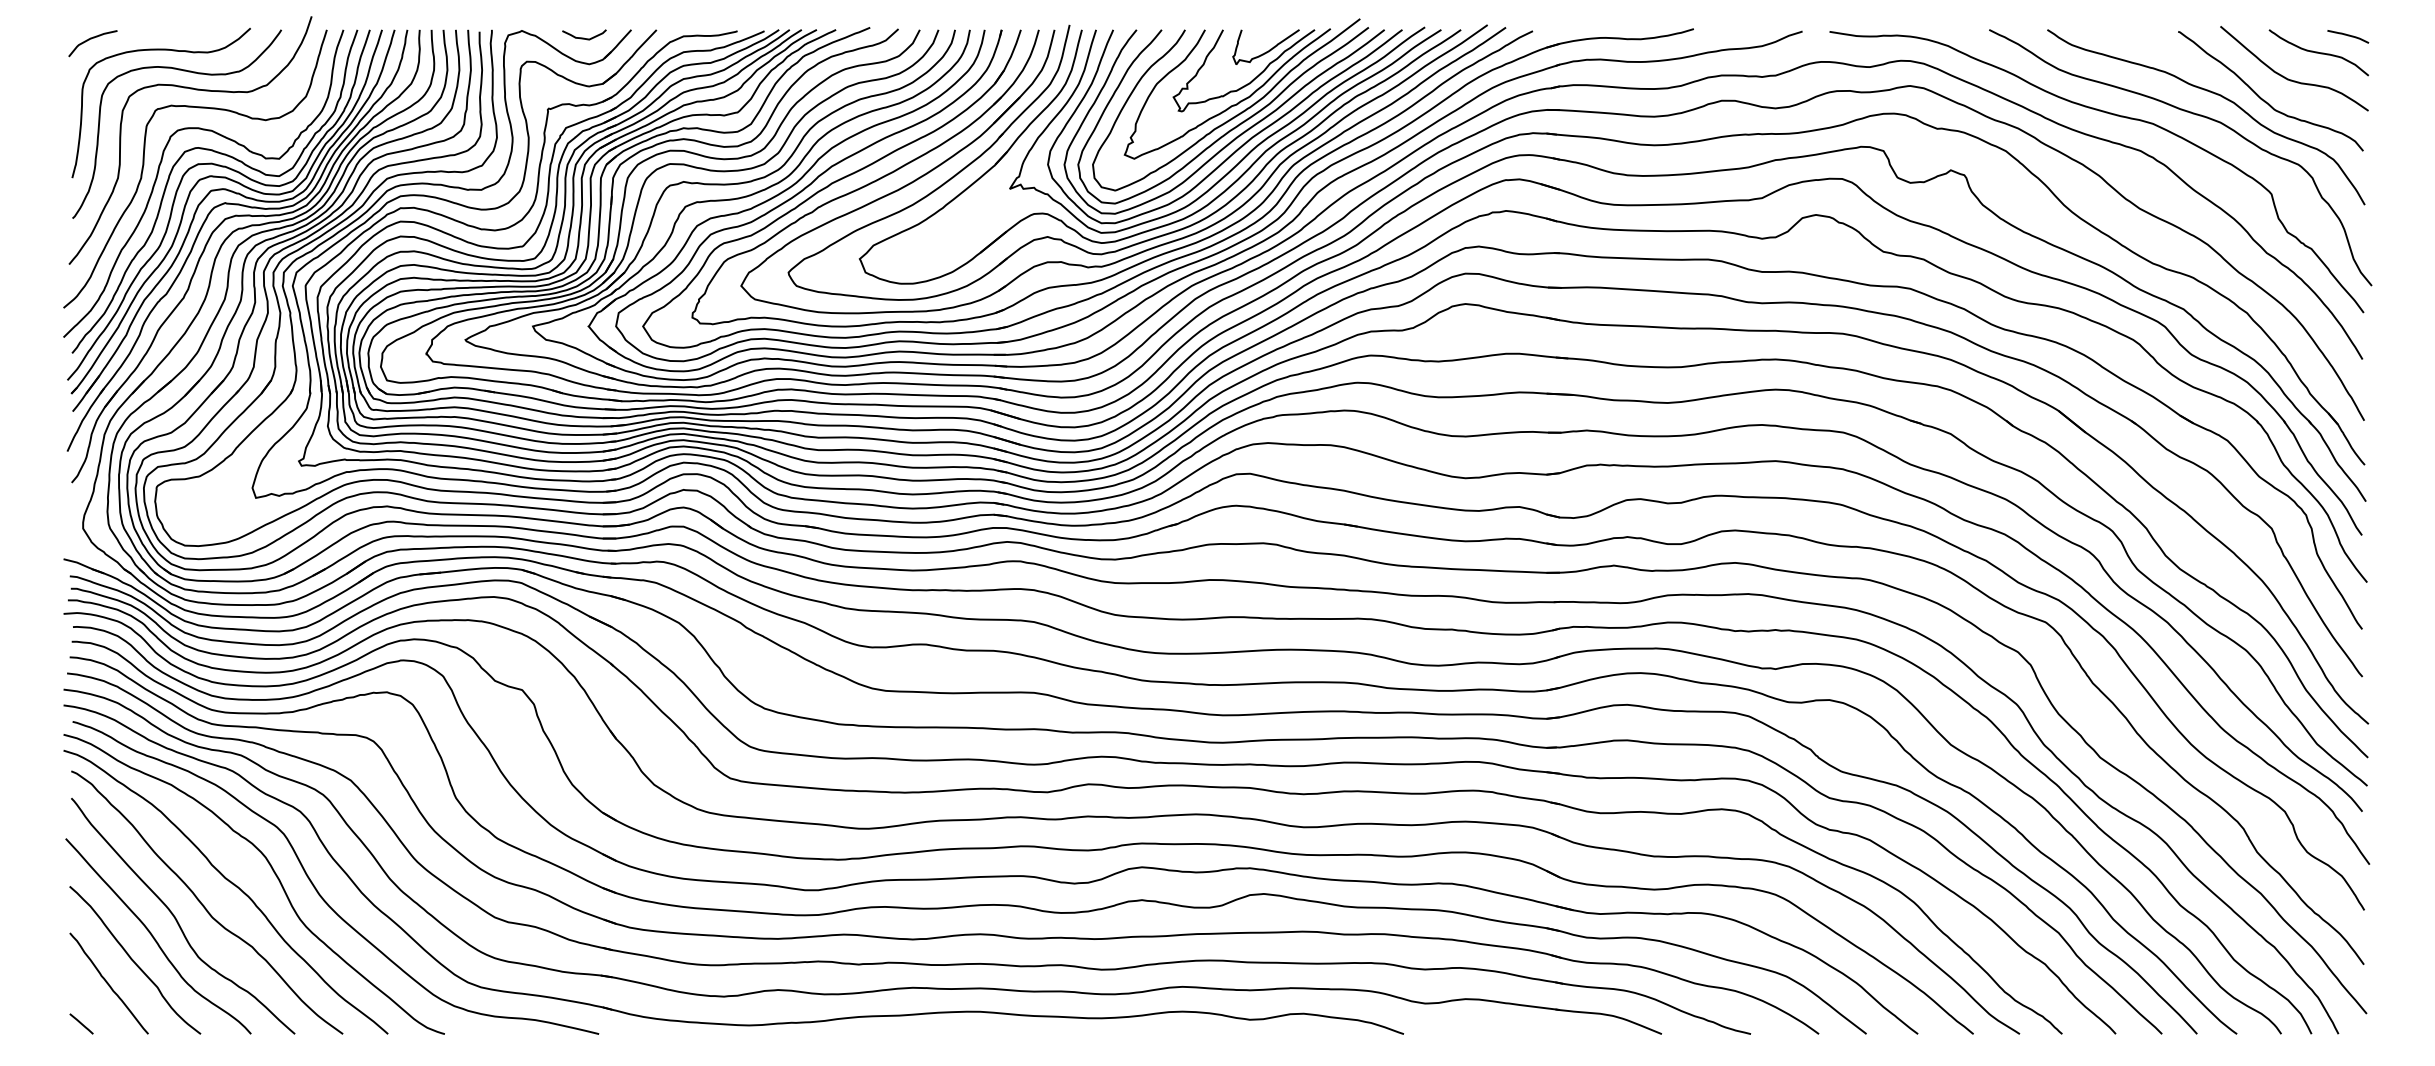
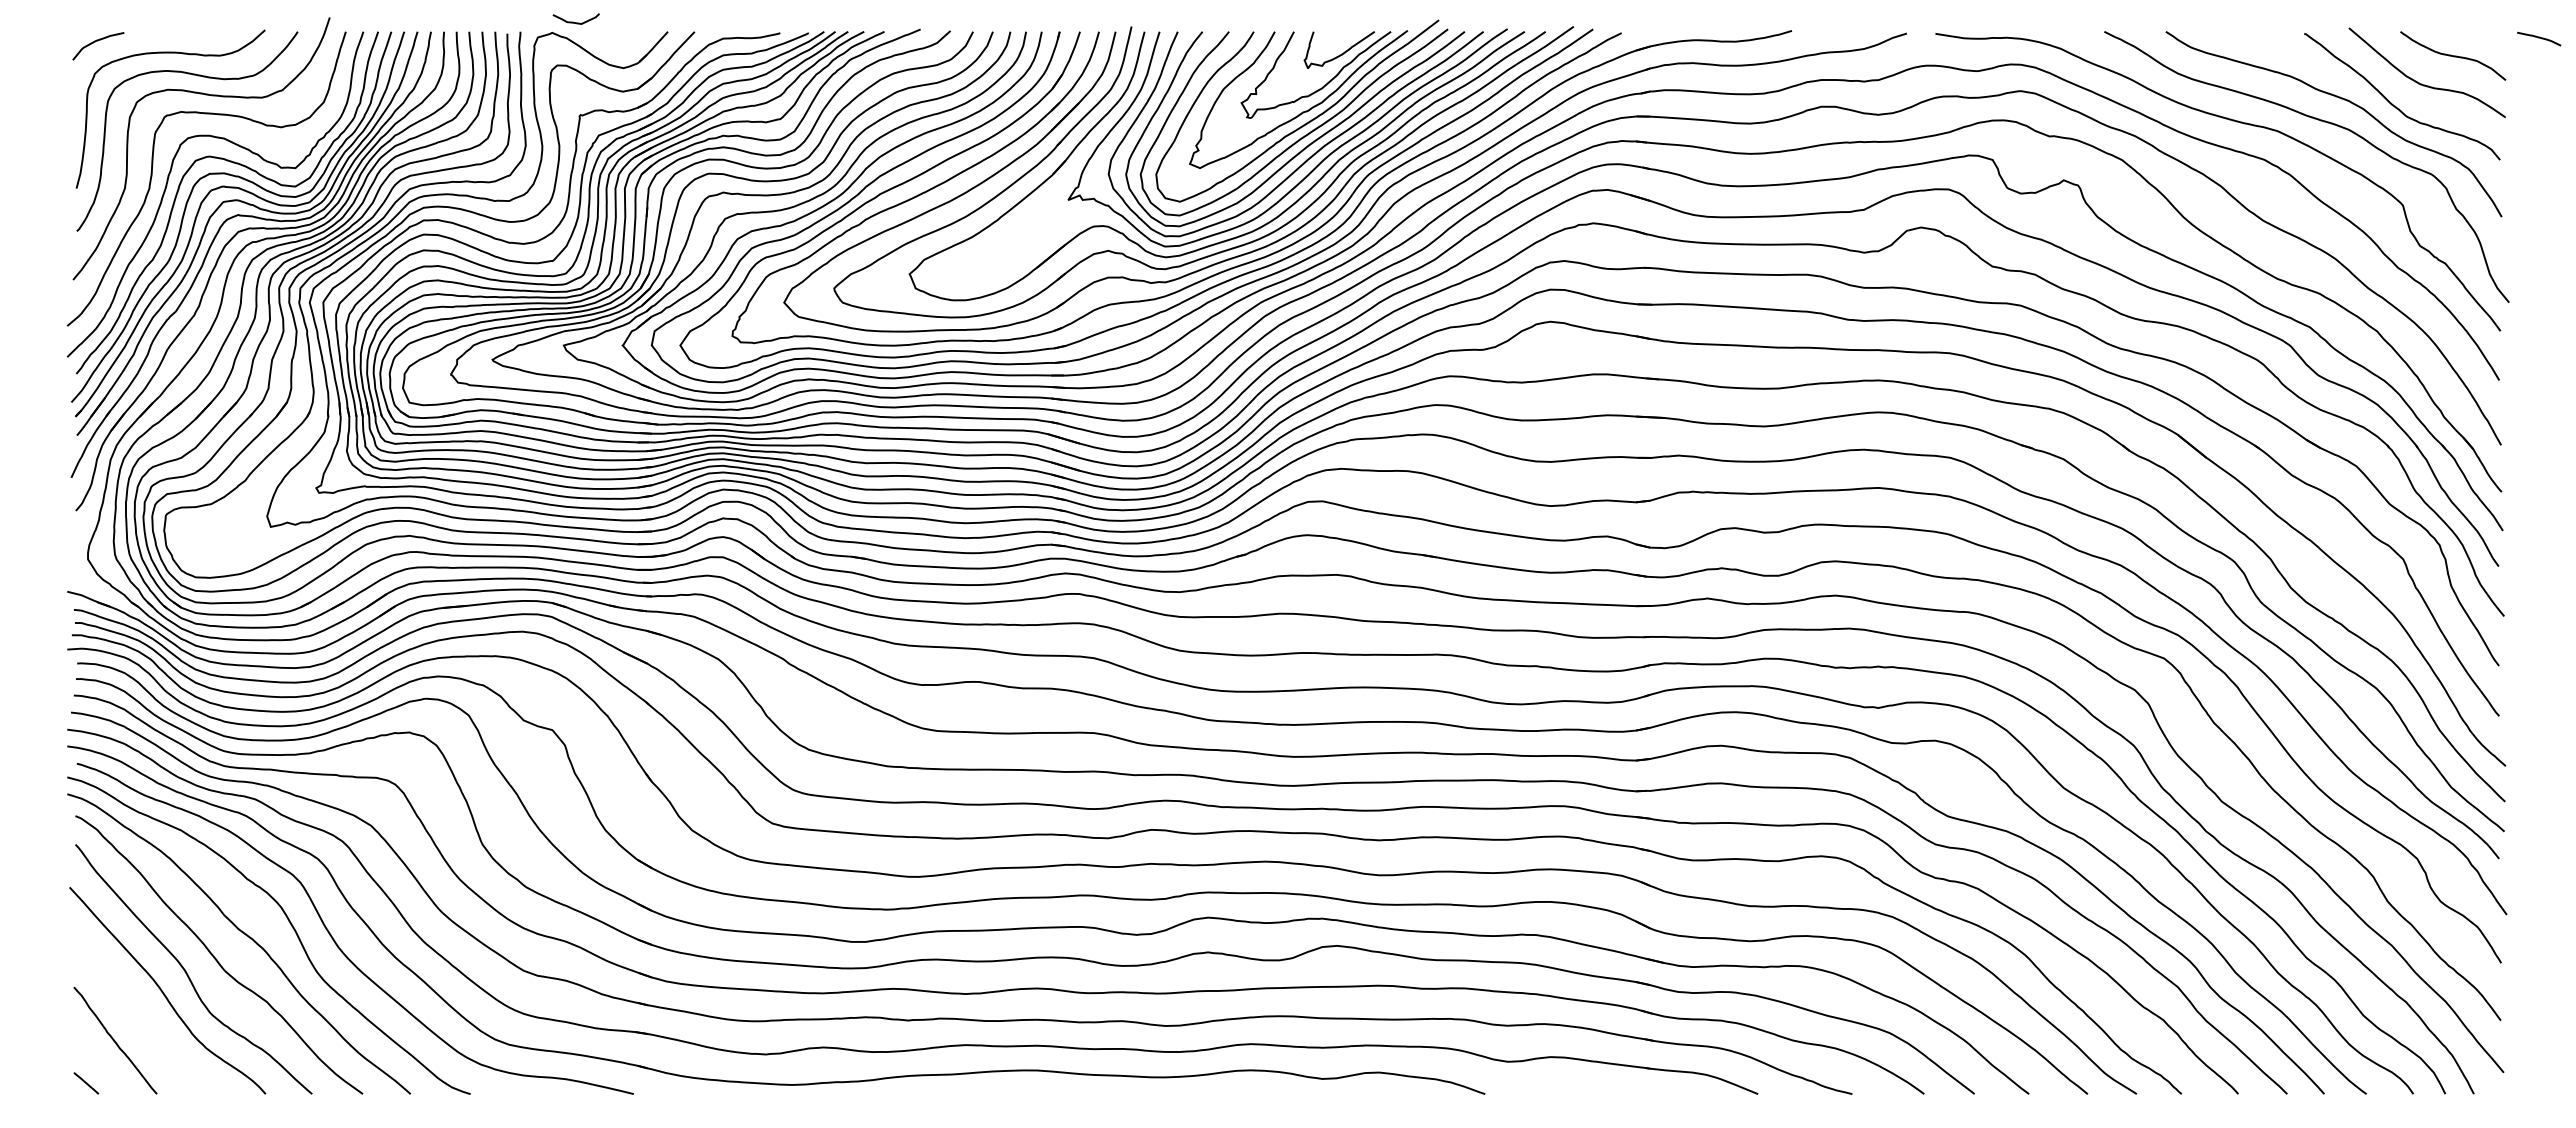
curve: (2348, 36) -> (2539, 38), moved
curve: (581, 37) -> (573, 21), moved
curve: (133, 959) -> (141, 1015), removed

